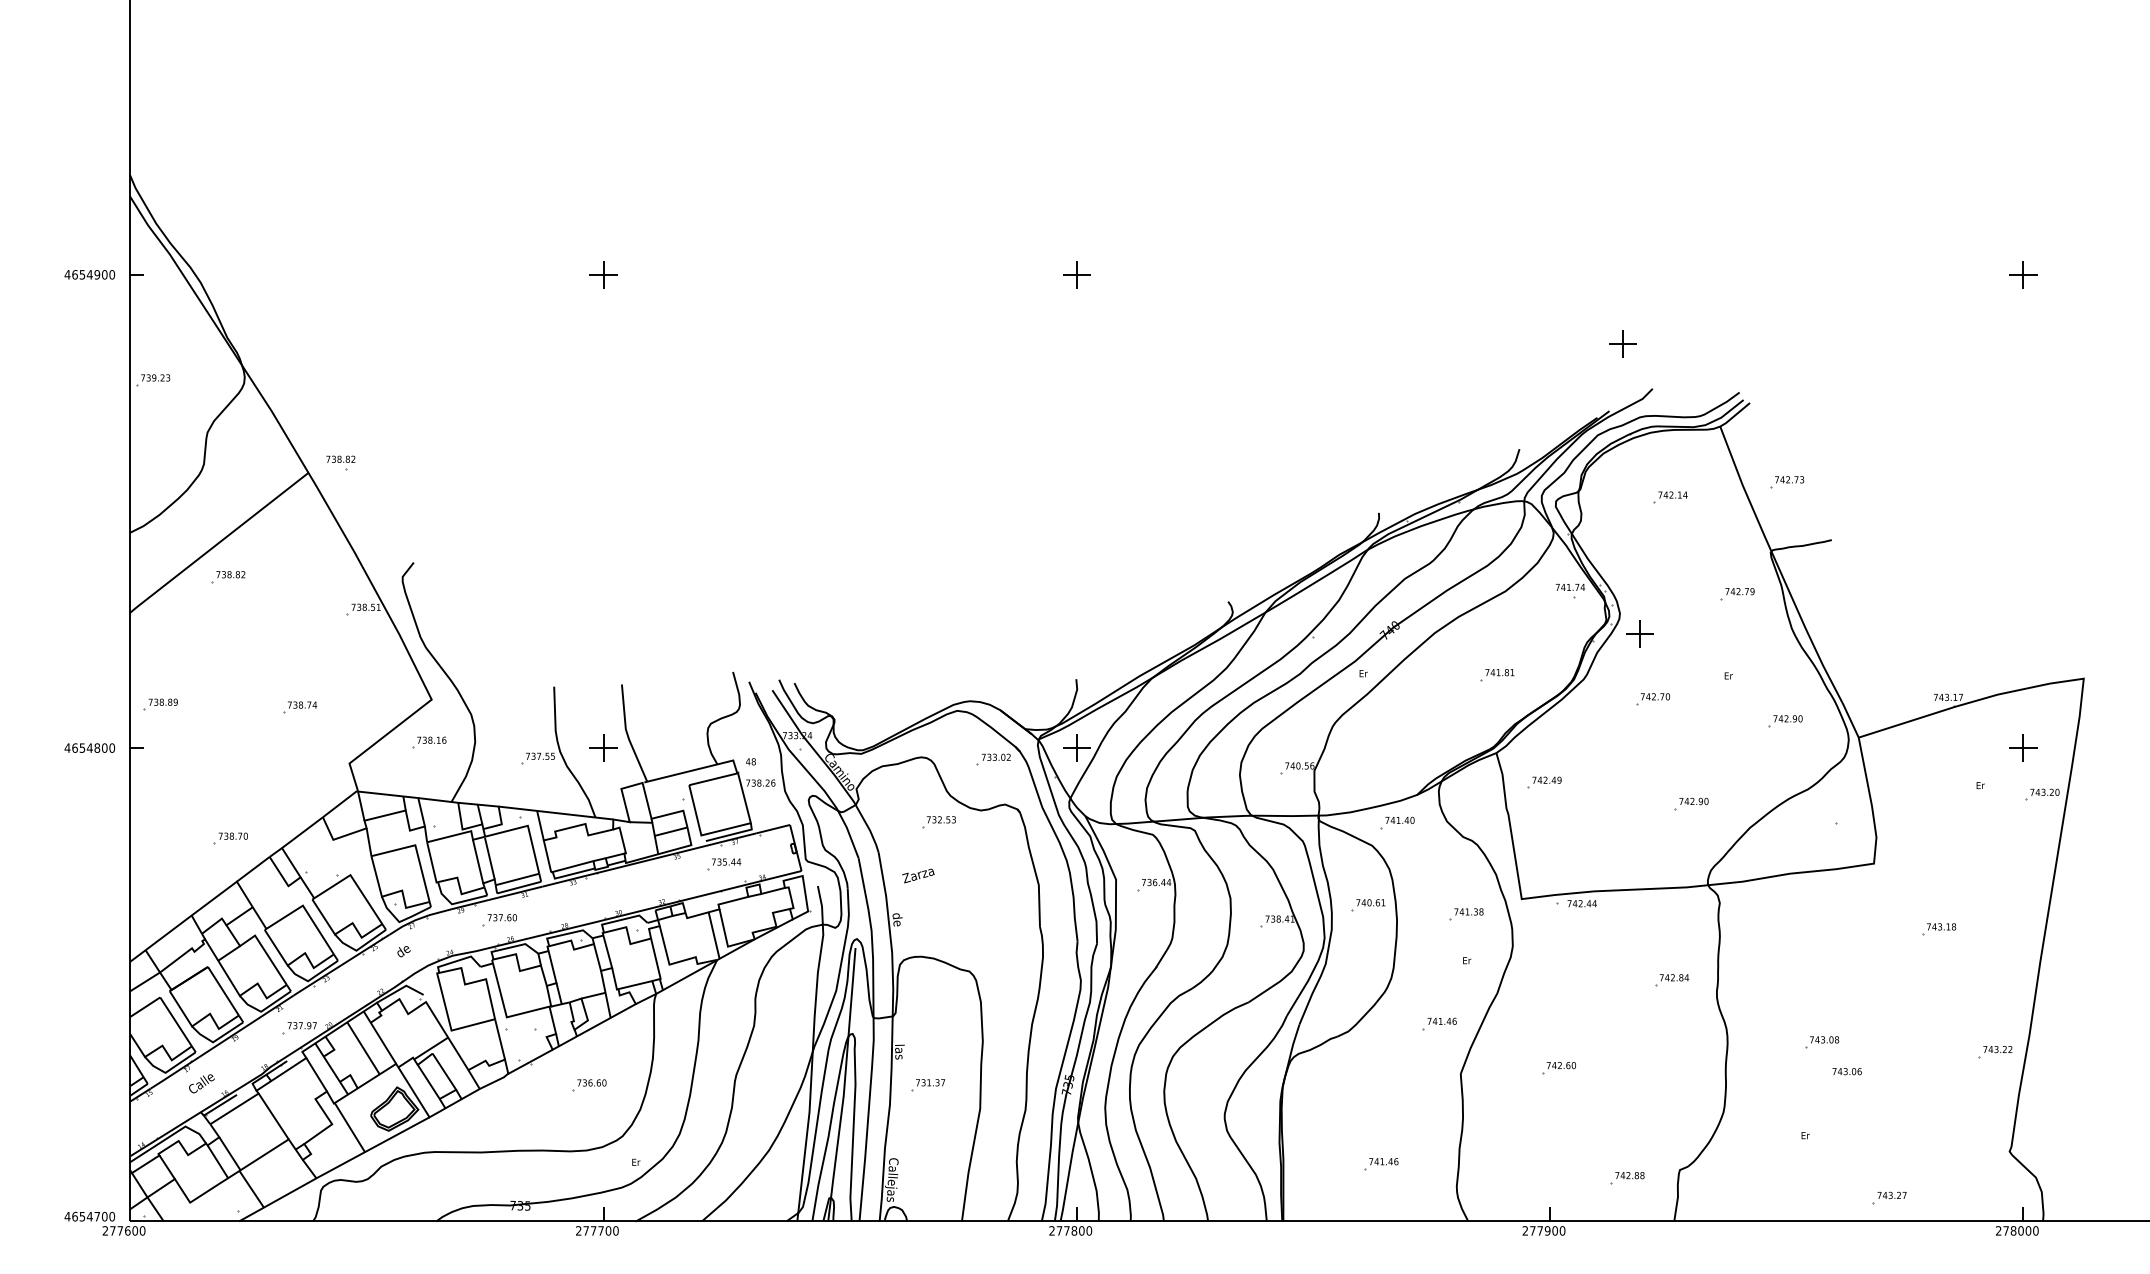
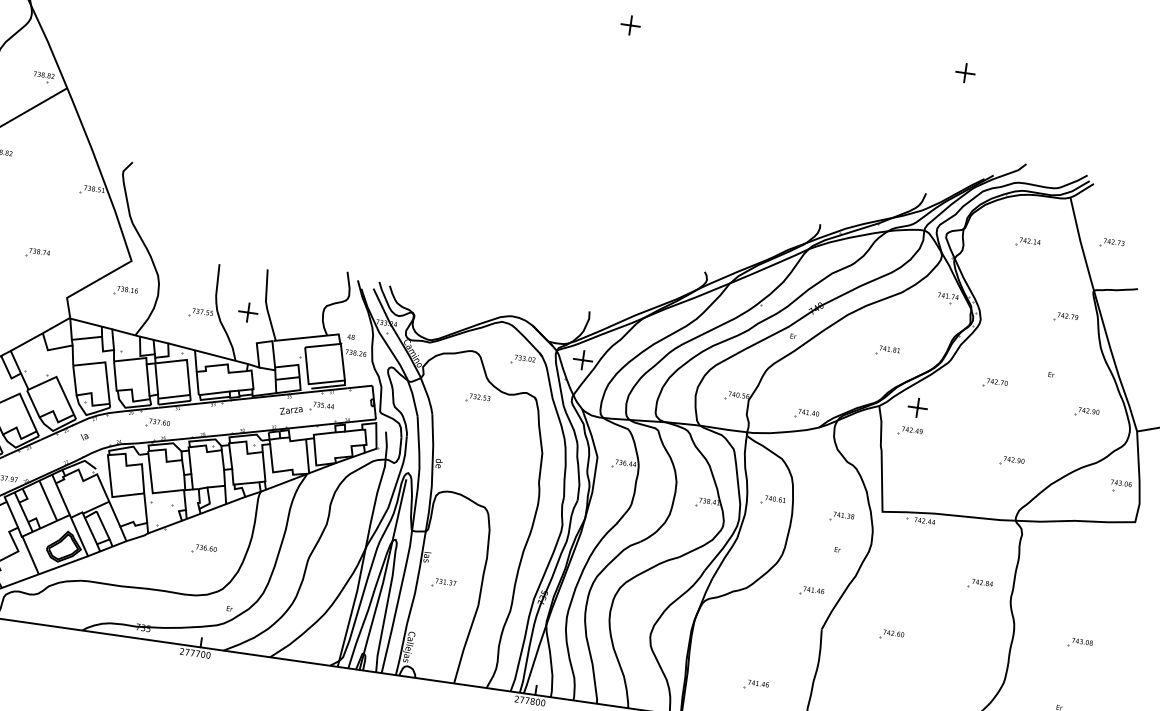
part: (1622, 343) -> (965, 72), moved
part: (340, 462) -> (43, 77), moved
part: (1639, 633) -> (917, 407), moved
part: (1397, 822) -> (806, 413), moved
text: (918, 875) -> (291, 410), moved
text: (402, 951) -> (85, 436), de -> la
text: (1846, 1071) -> (1120, 483), moved

